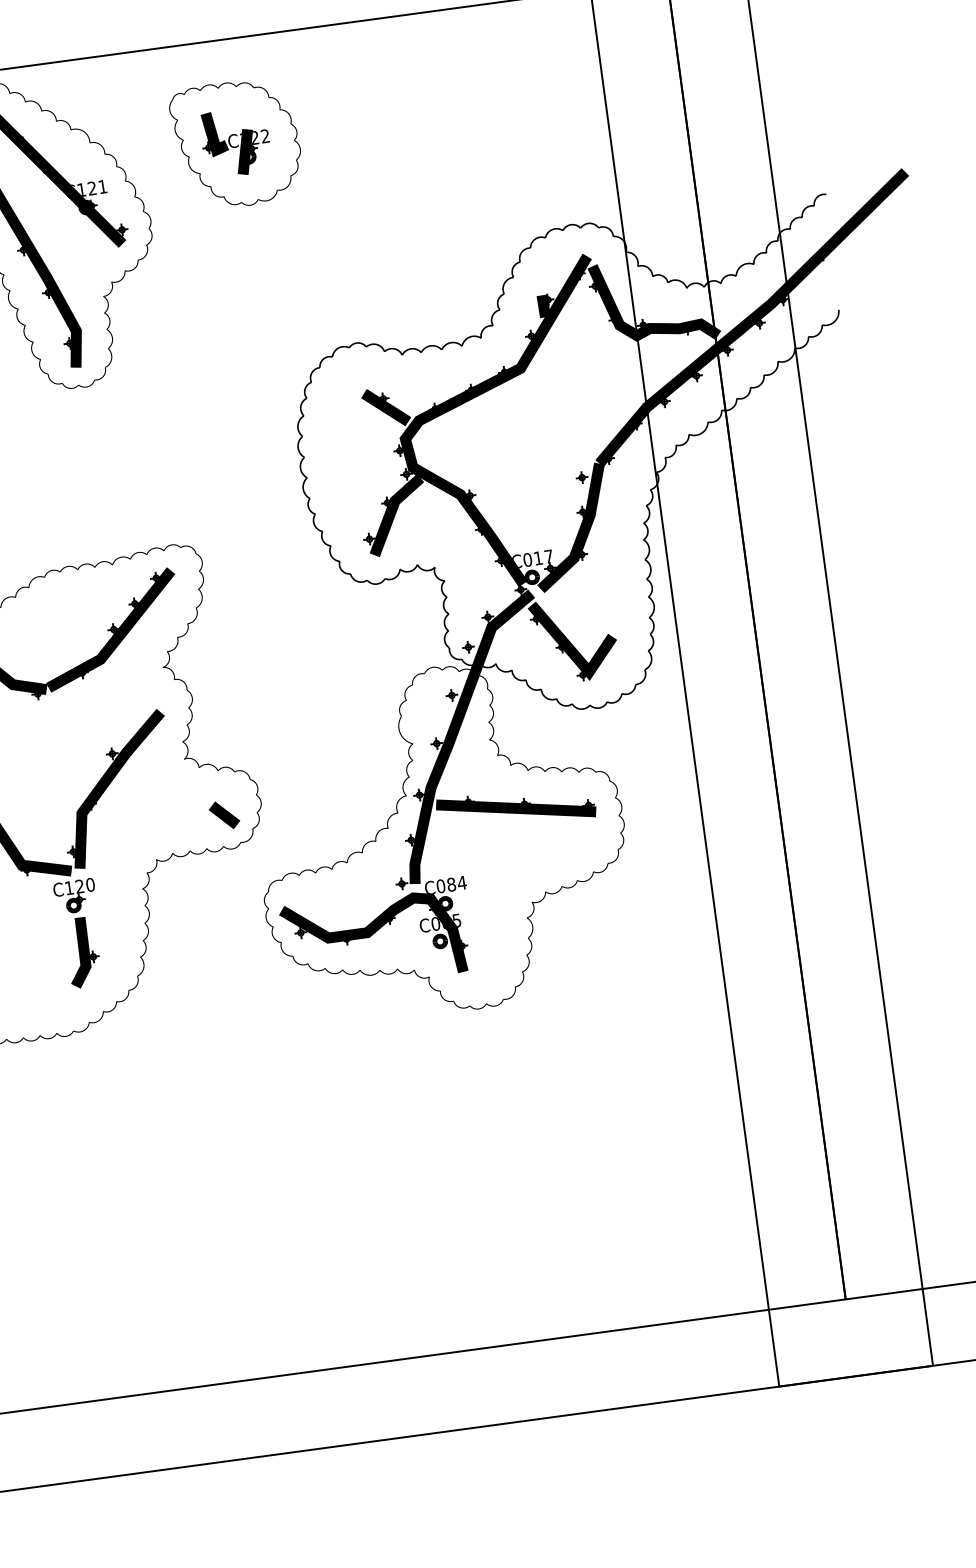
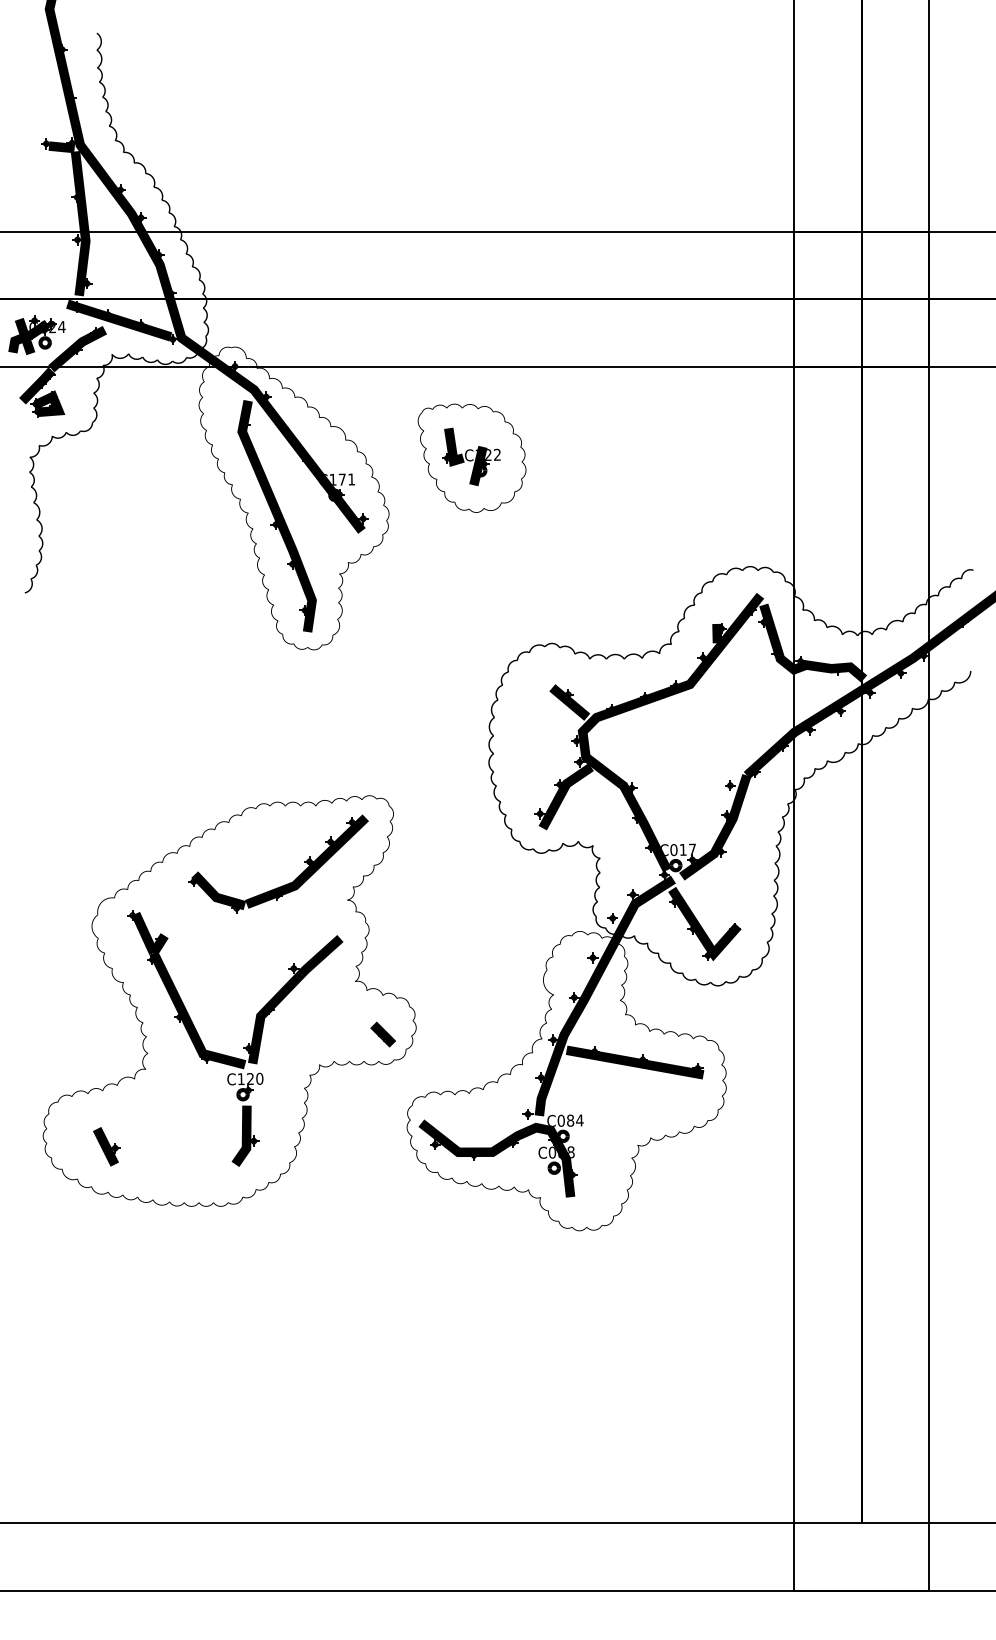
text: (91, 188) -> (341, 479), C121 -> C171
text: (456, 921) -> (570, 1152), C085 -> C088

